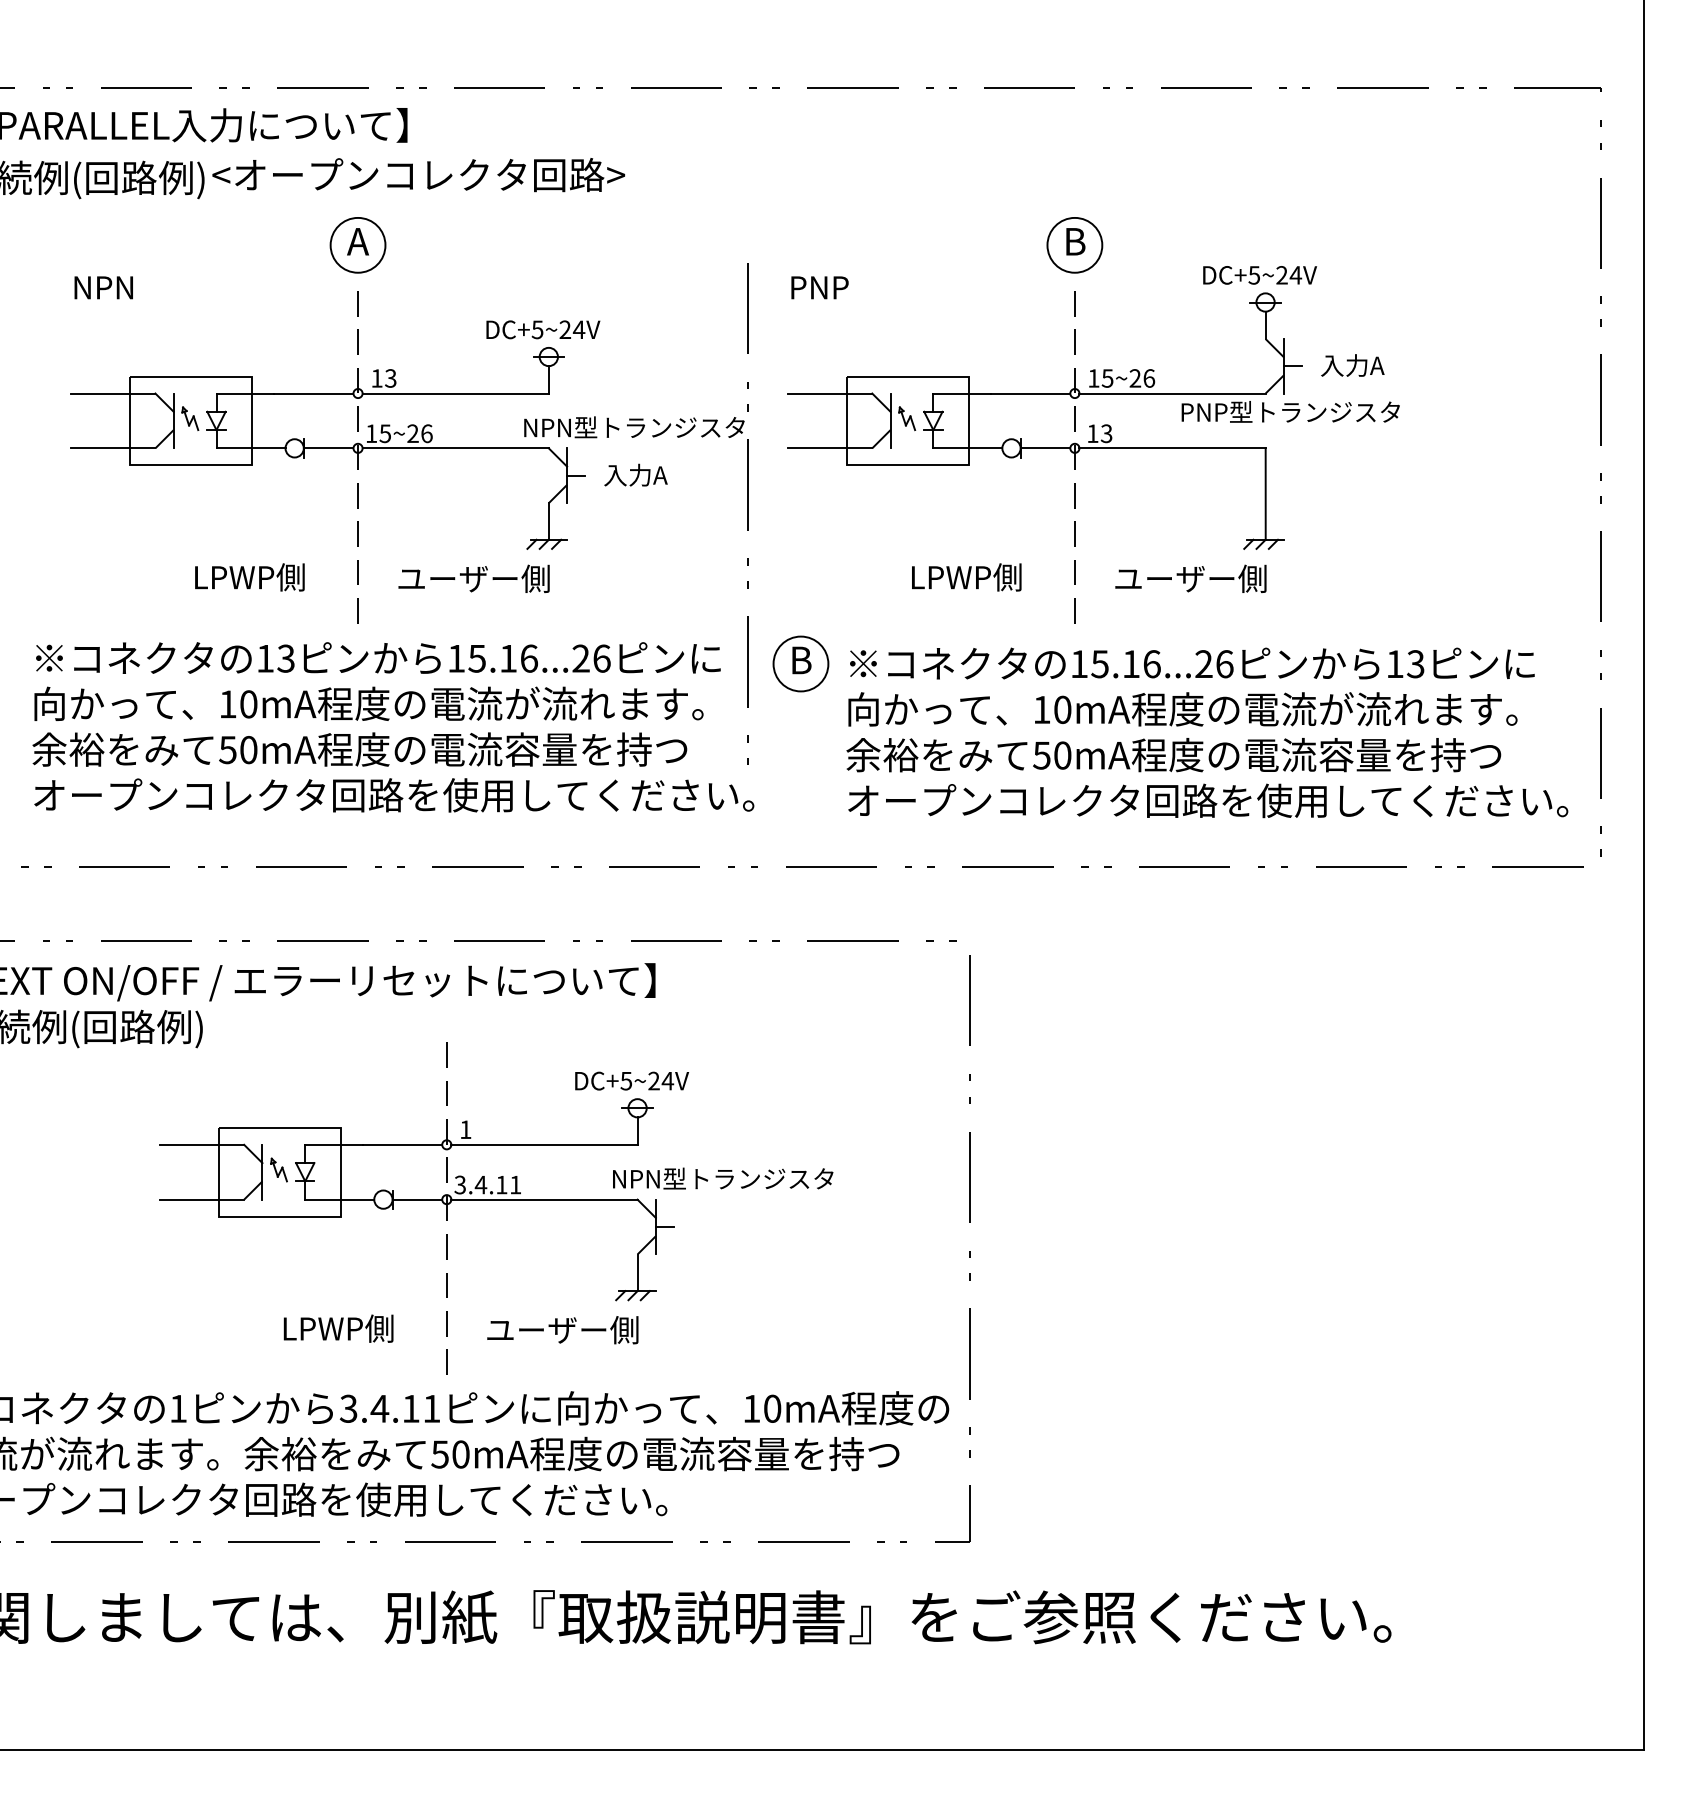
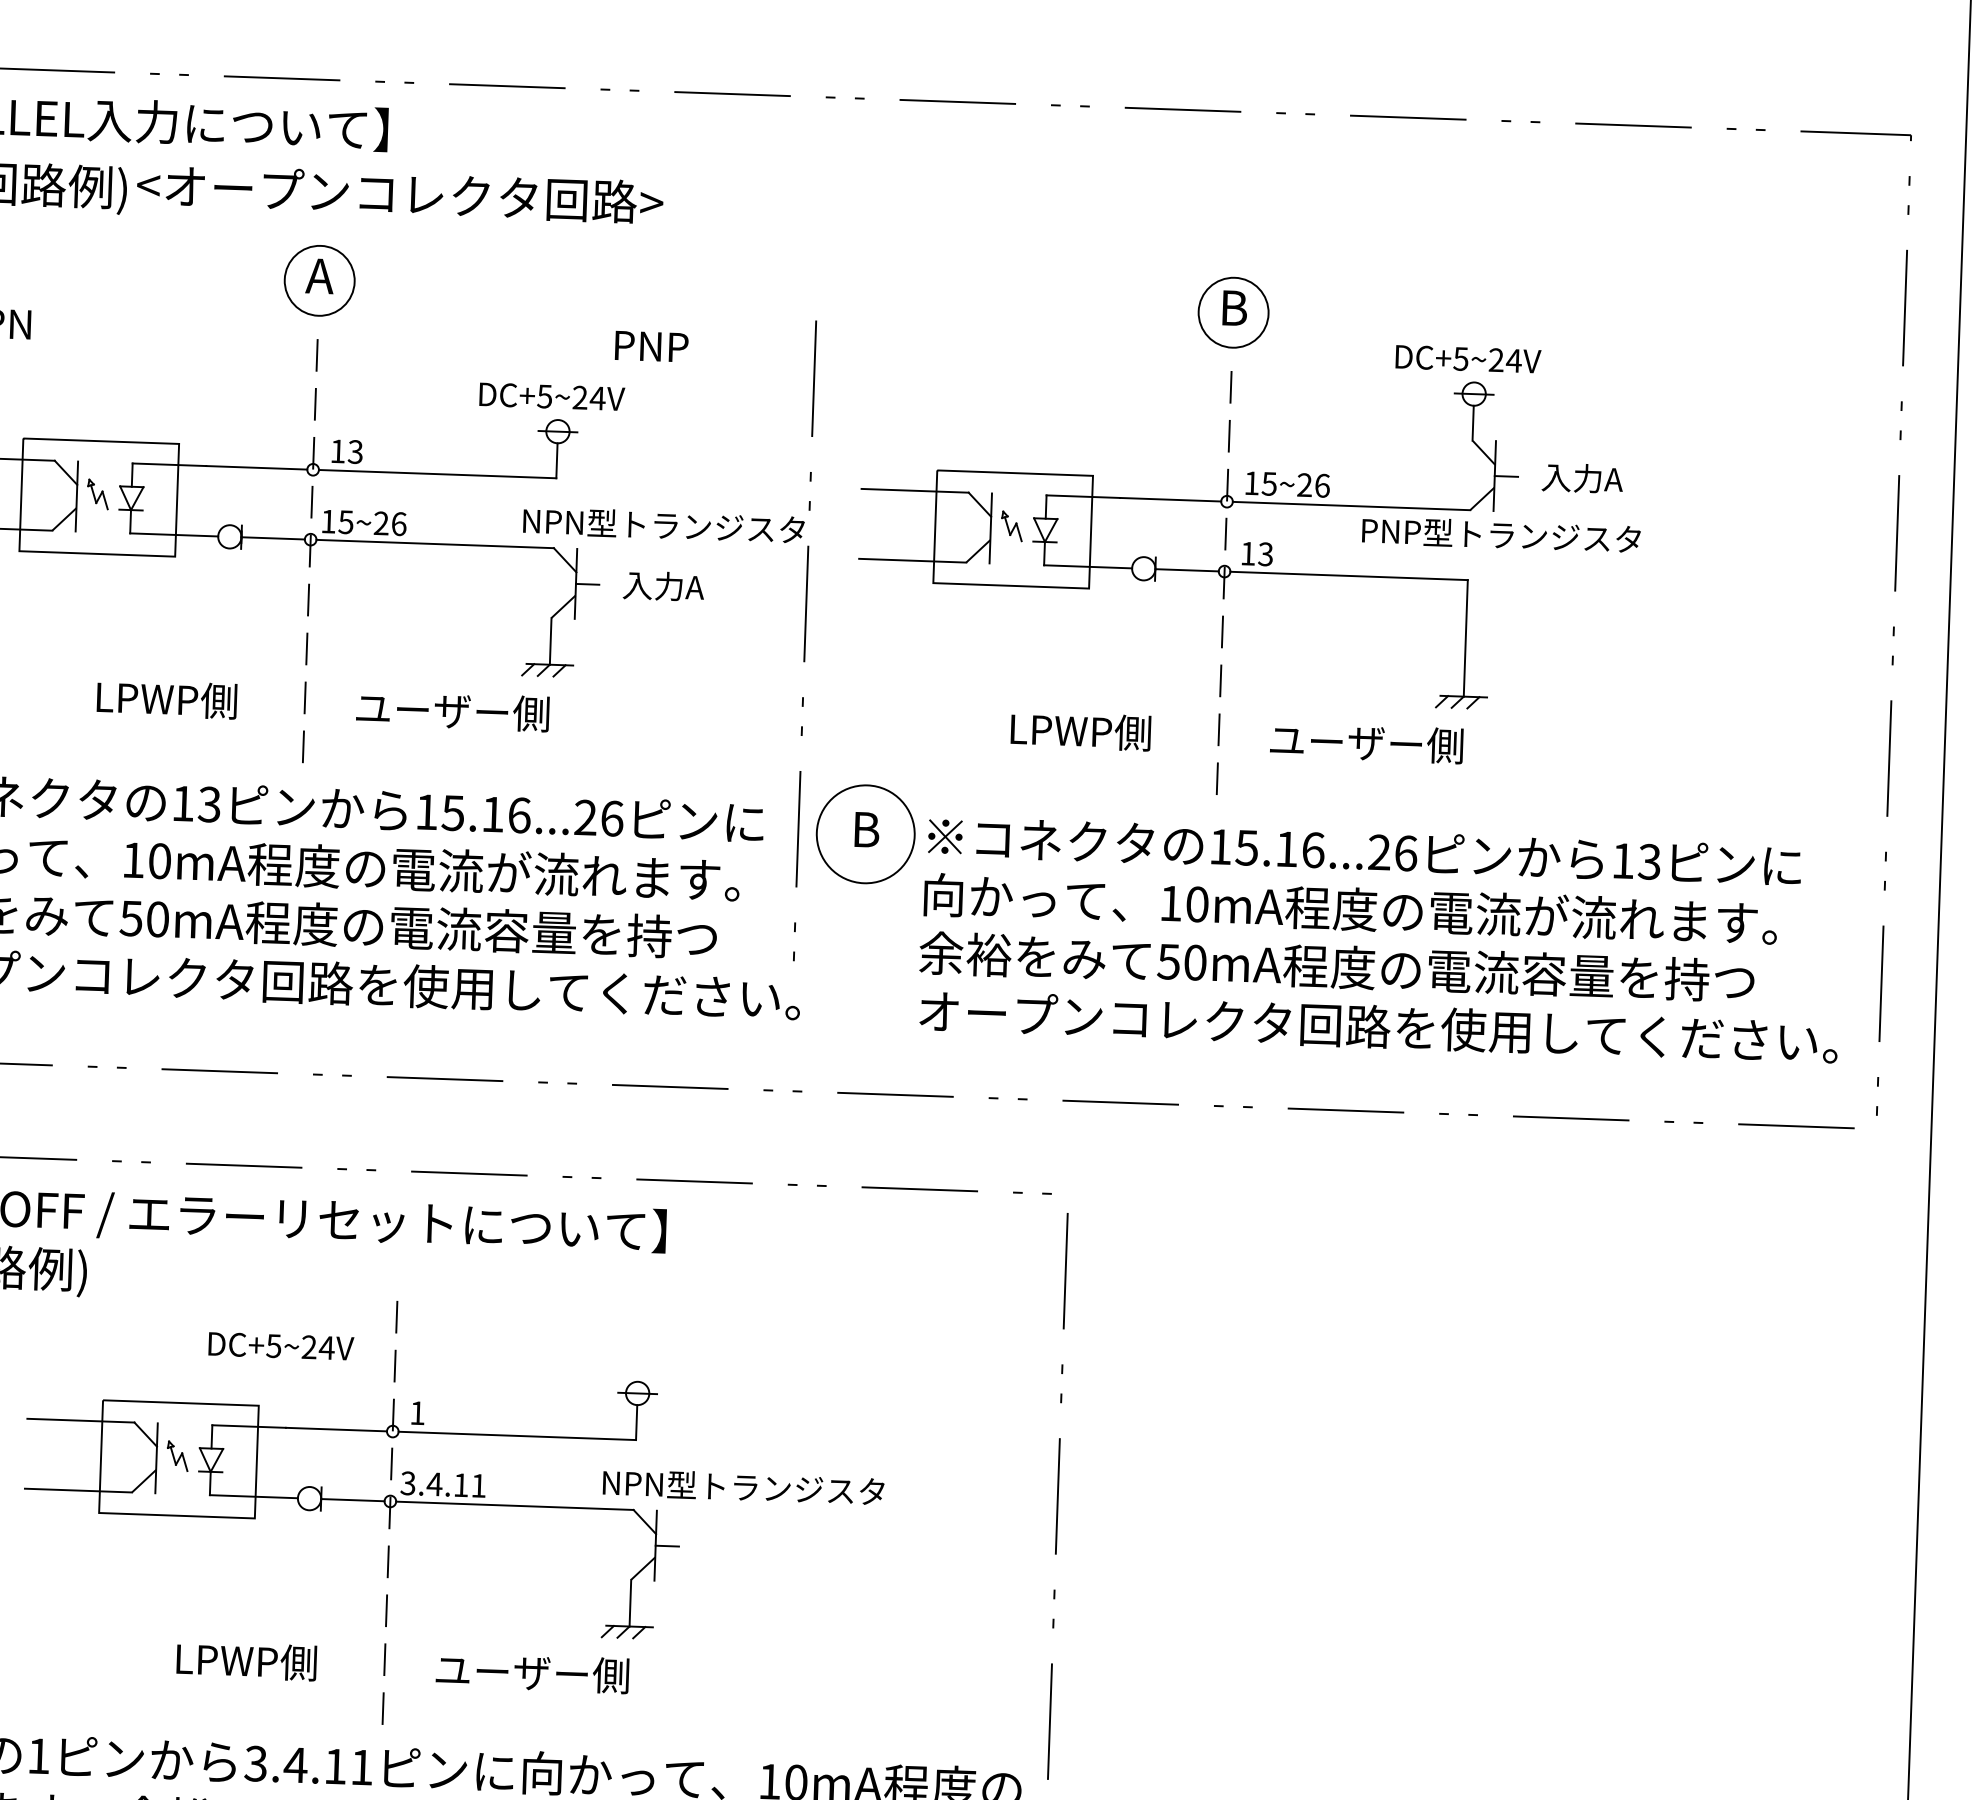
text: (819, 287) -> (651, 346), moved
circle: (800, 663) -> (865, 833), size x1.4
text: (631, 1080) -> (280, 1345), moved

